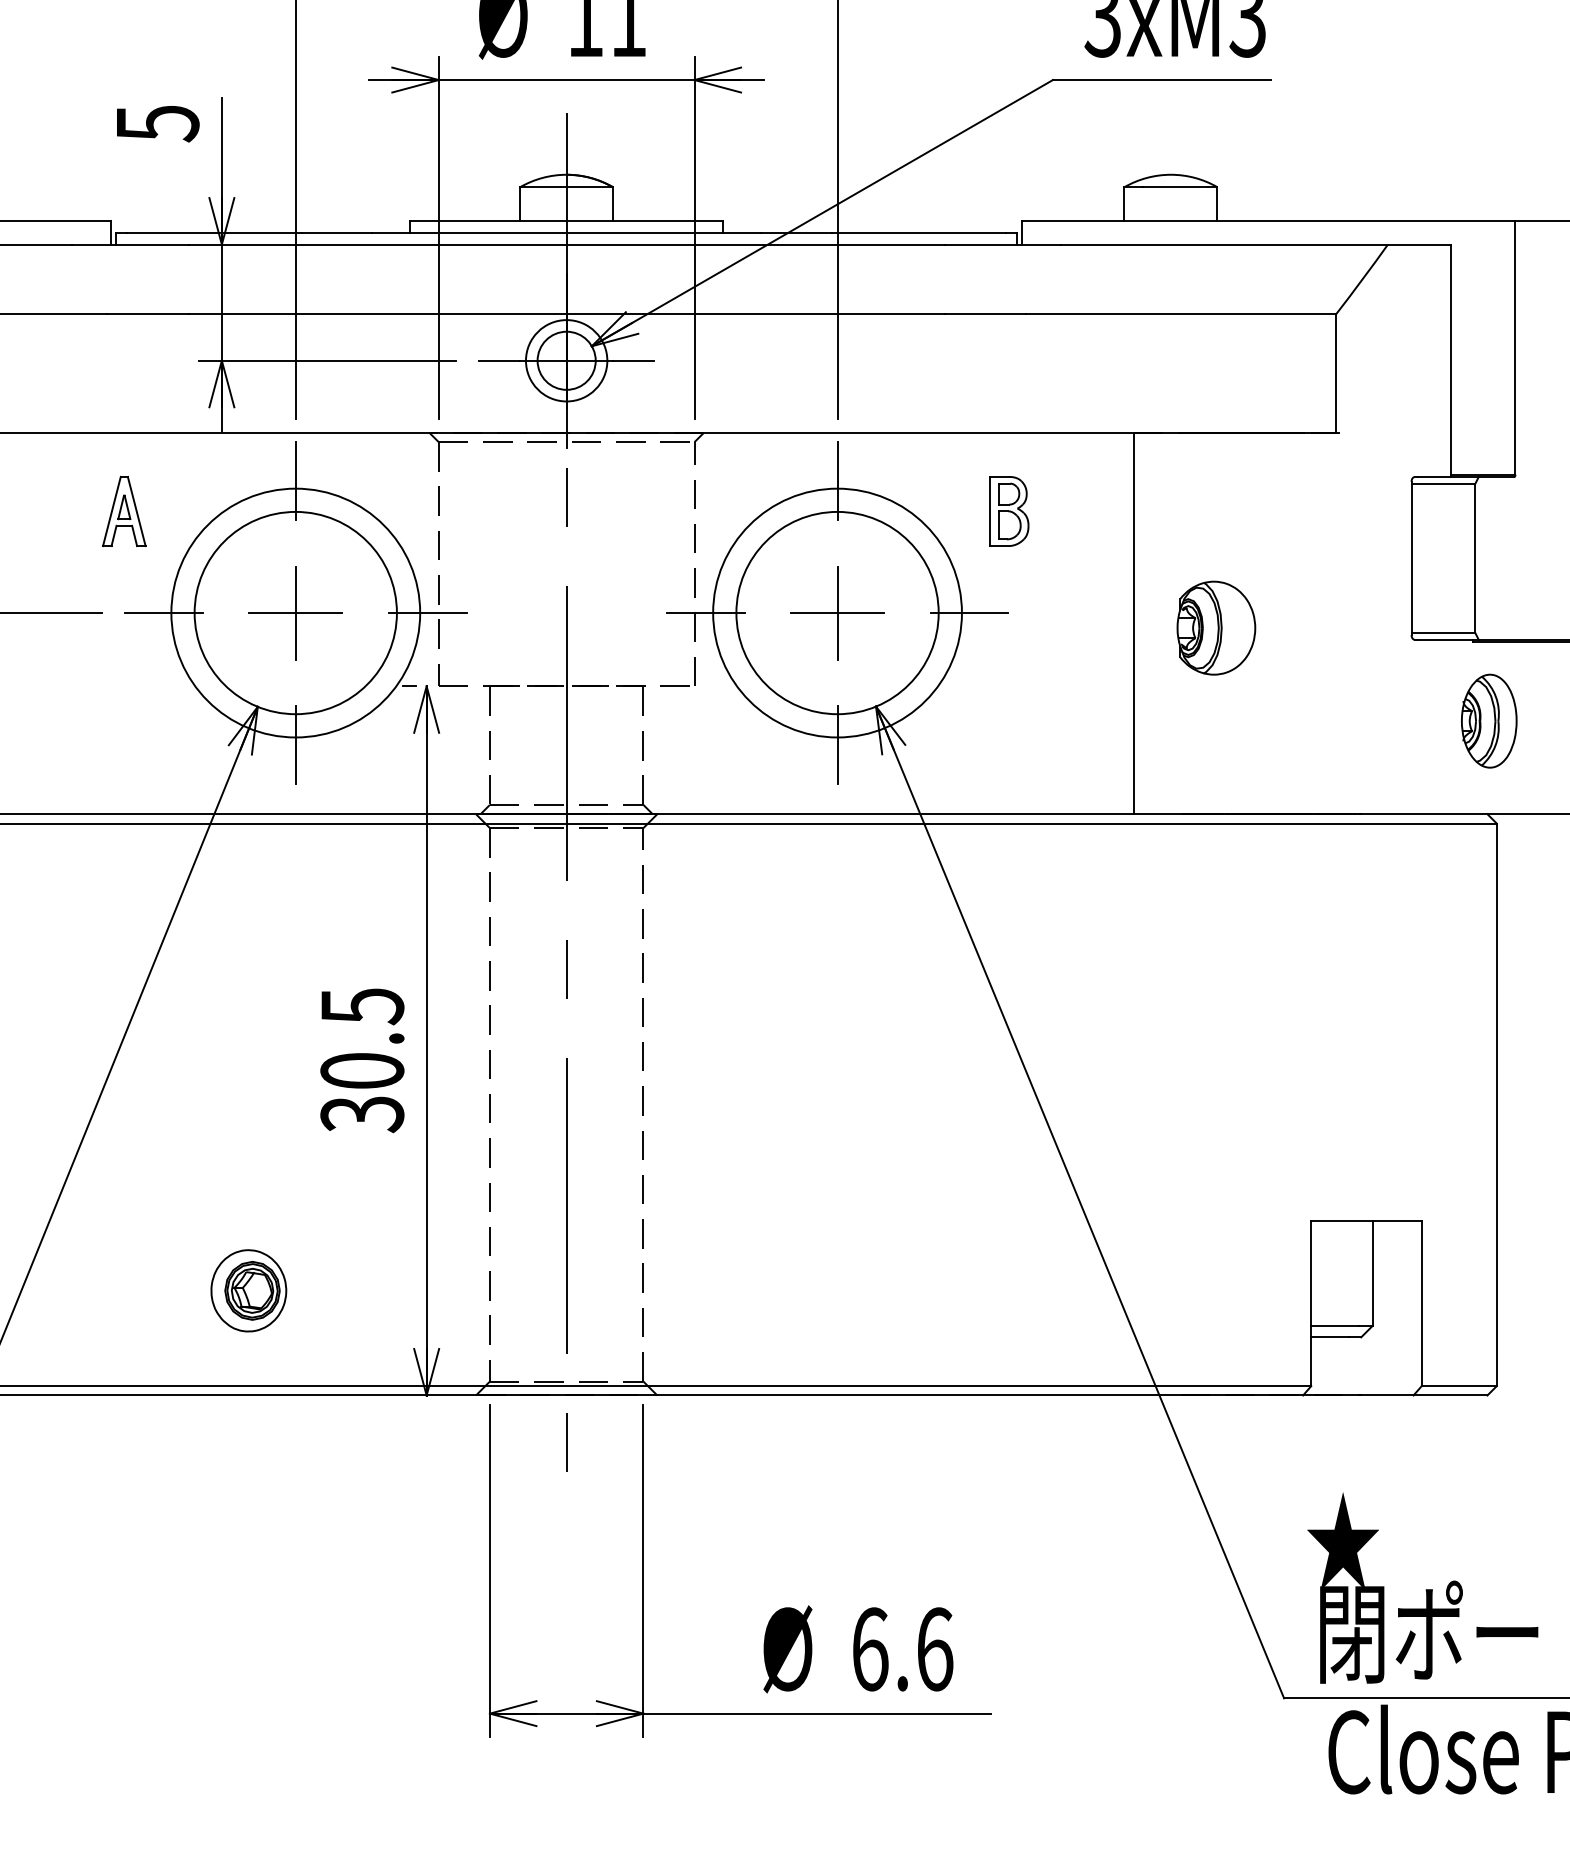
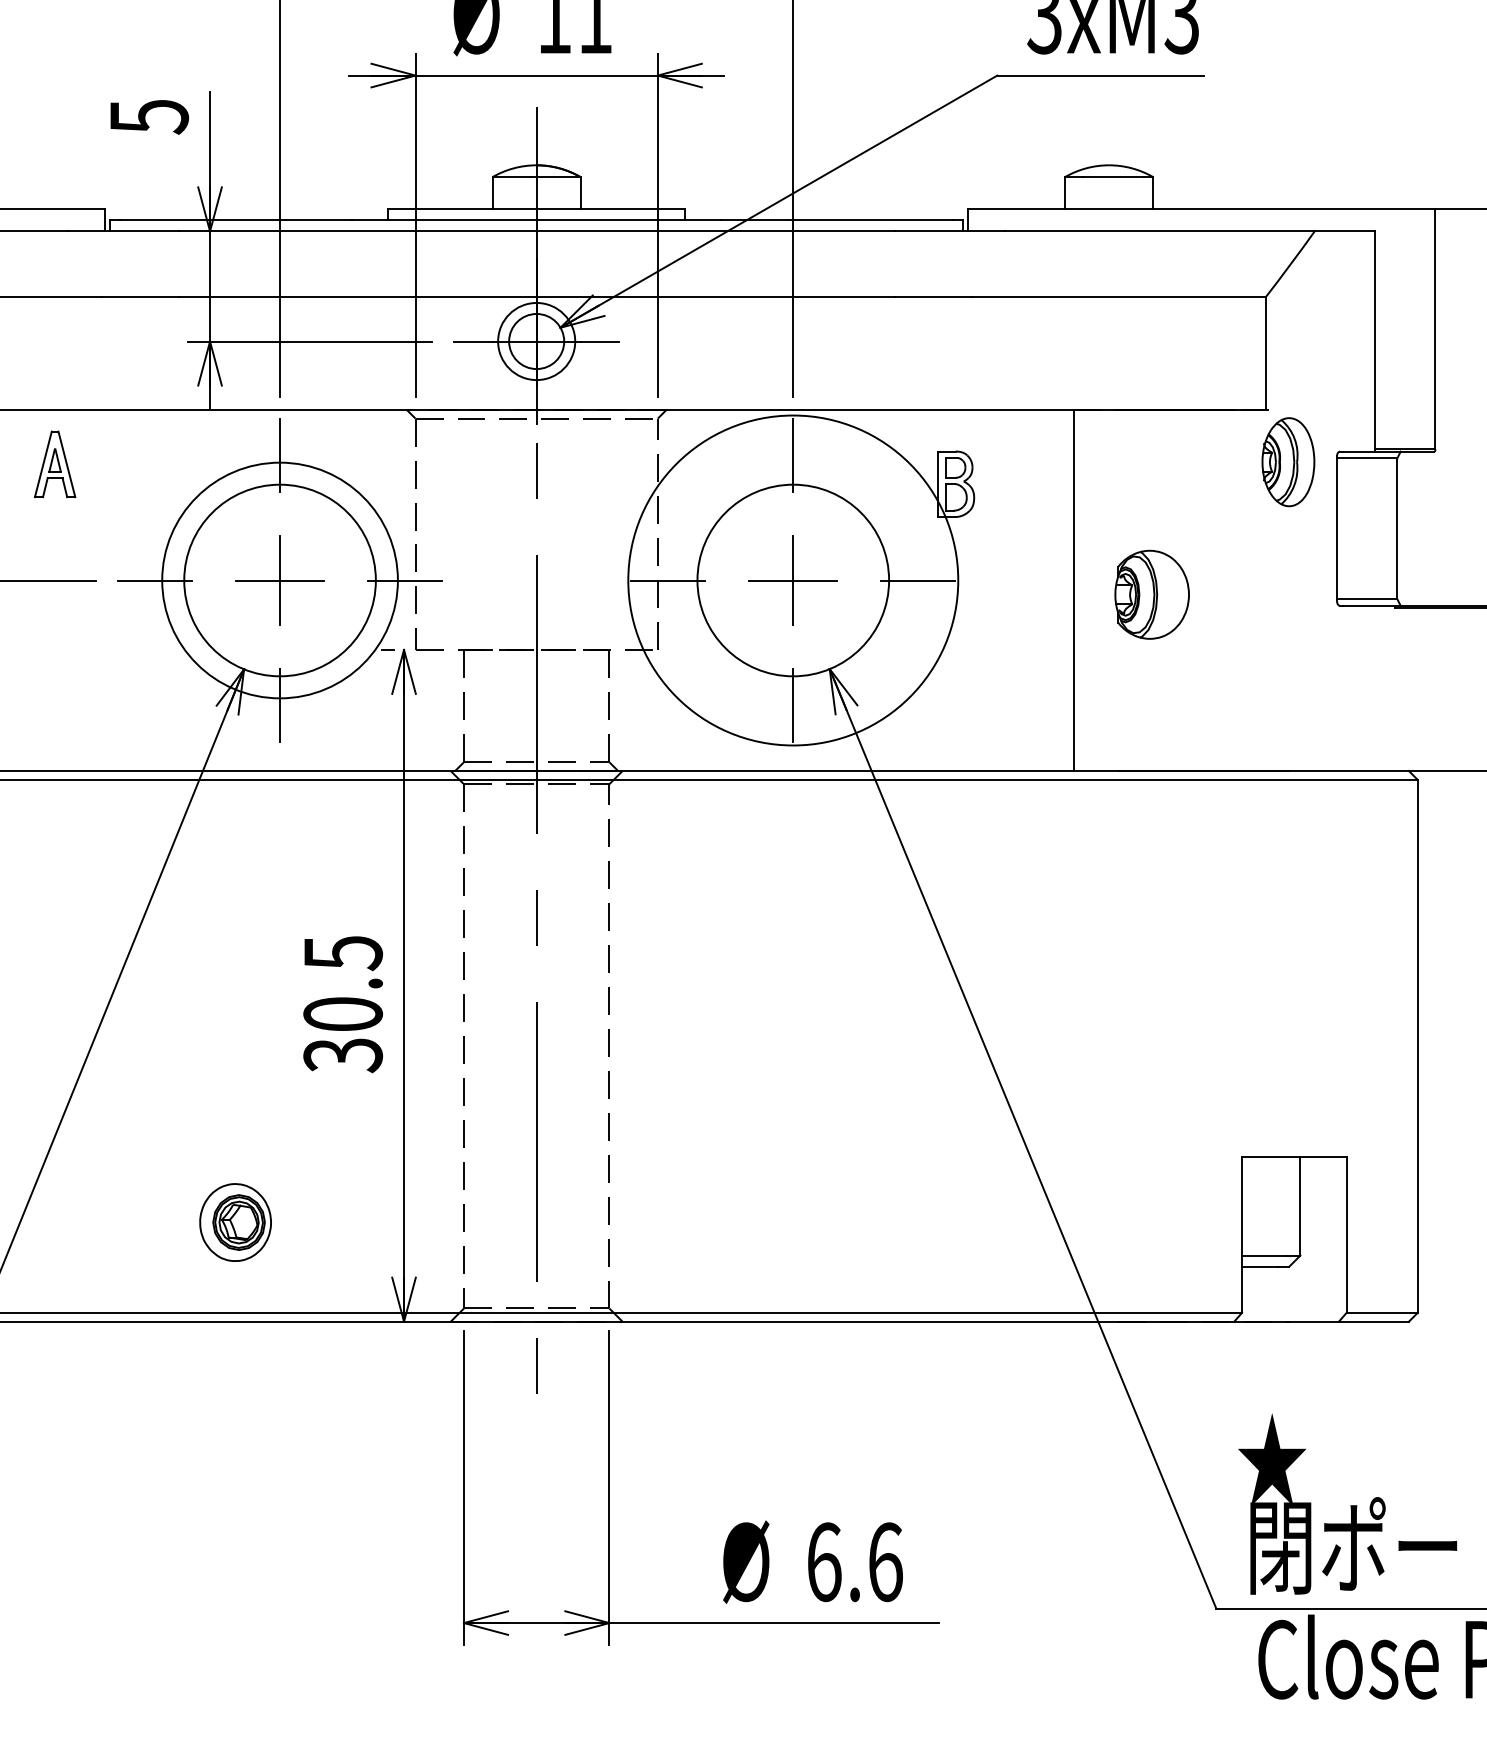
part: (124, 511) -> (55, 464), moved
circle: (837, 612) -> (793, 579), size x1.4
part: (1489, 720) -> (1288, 461), moved

